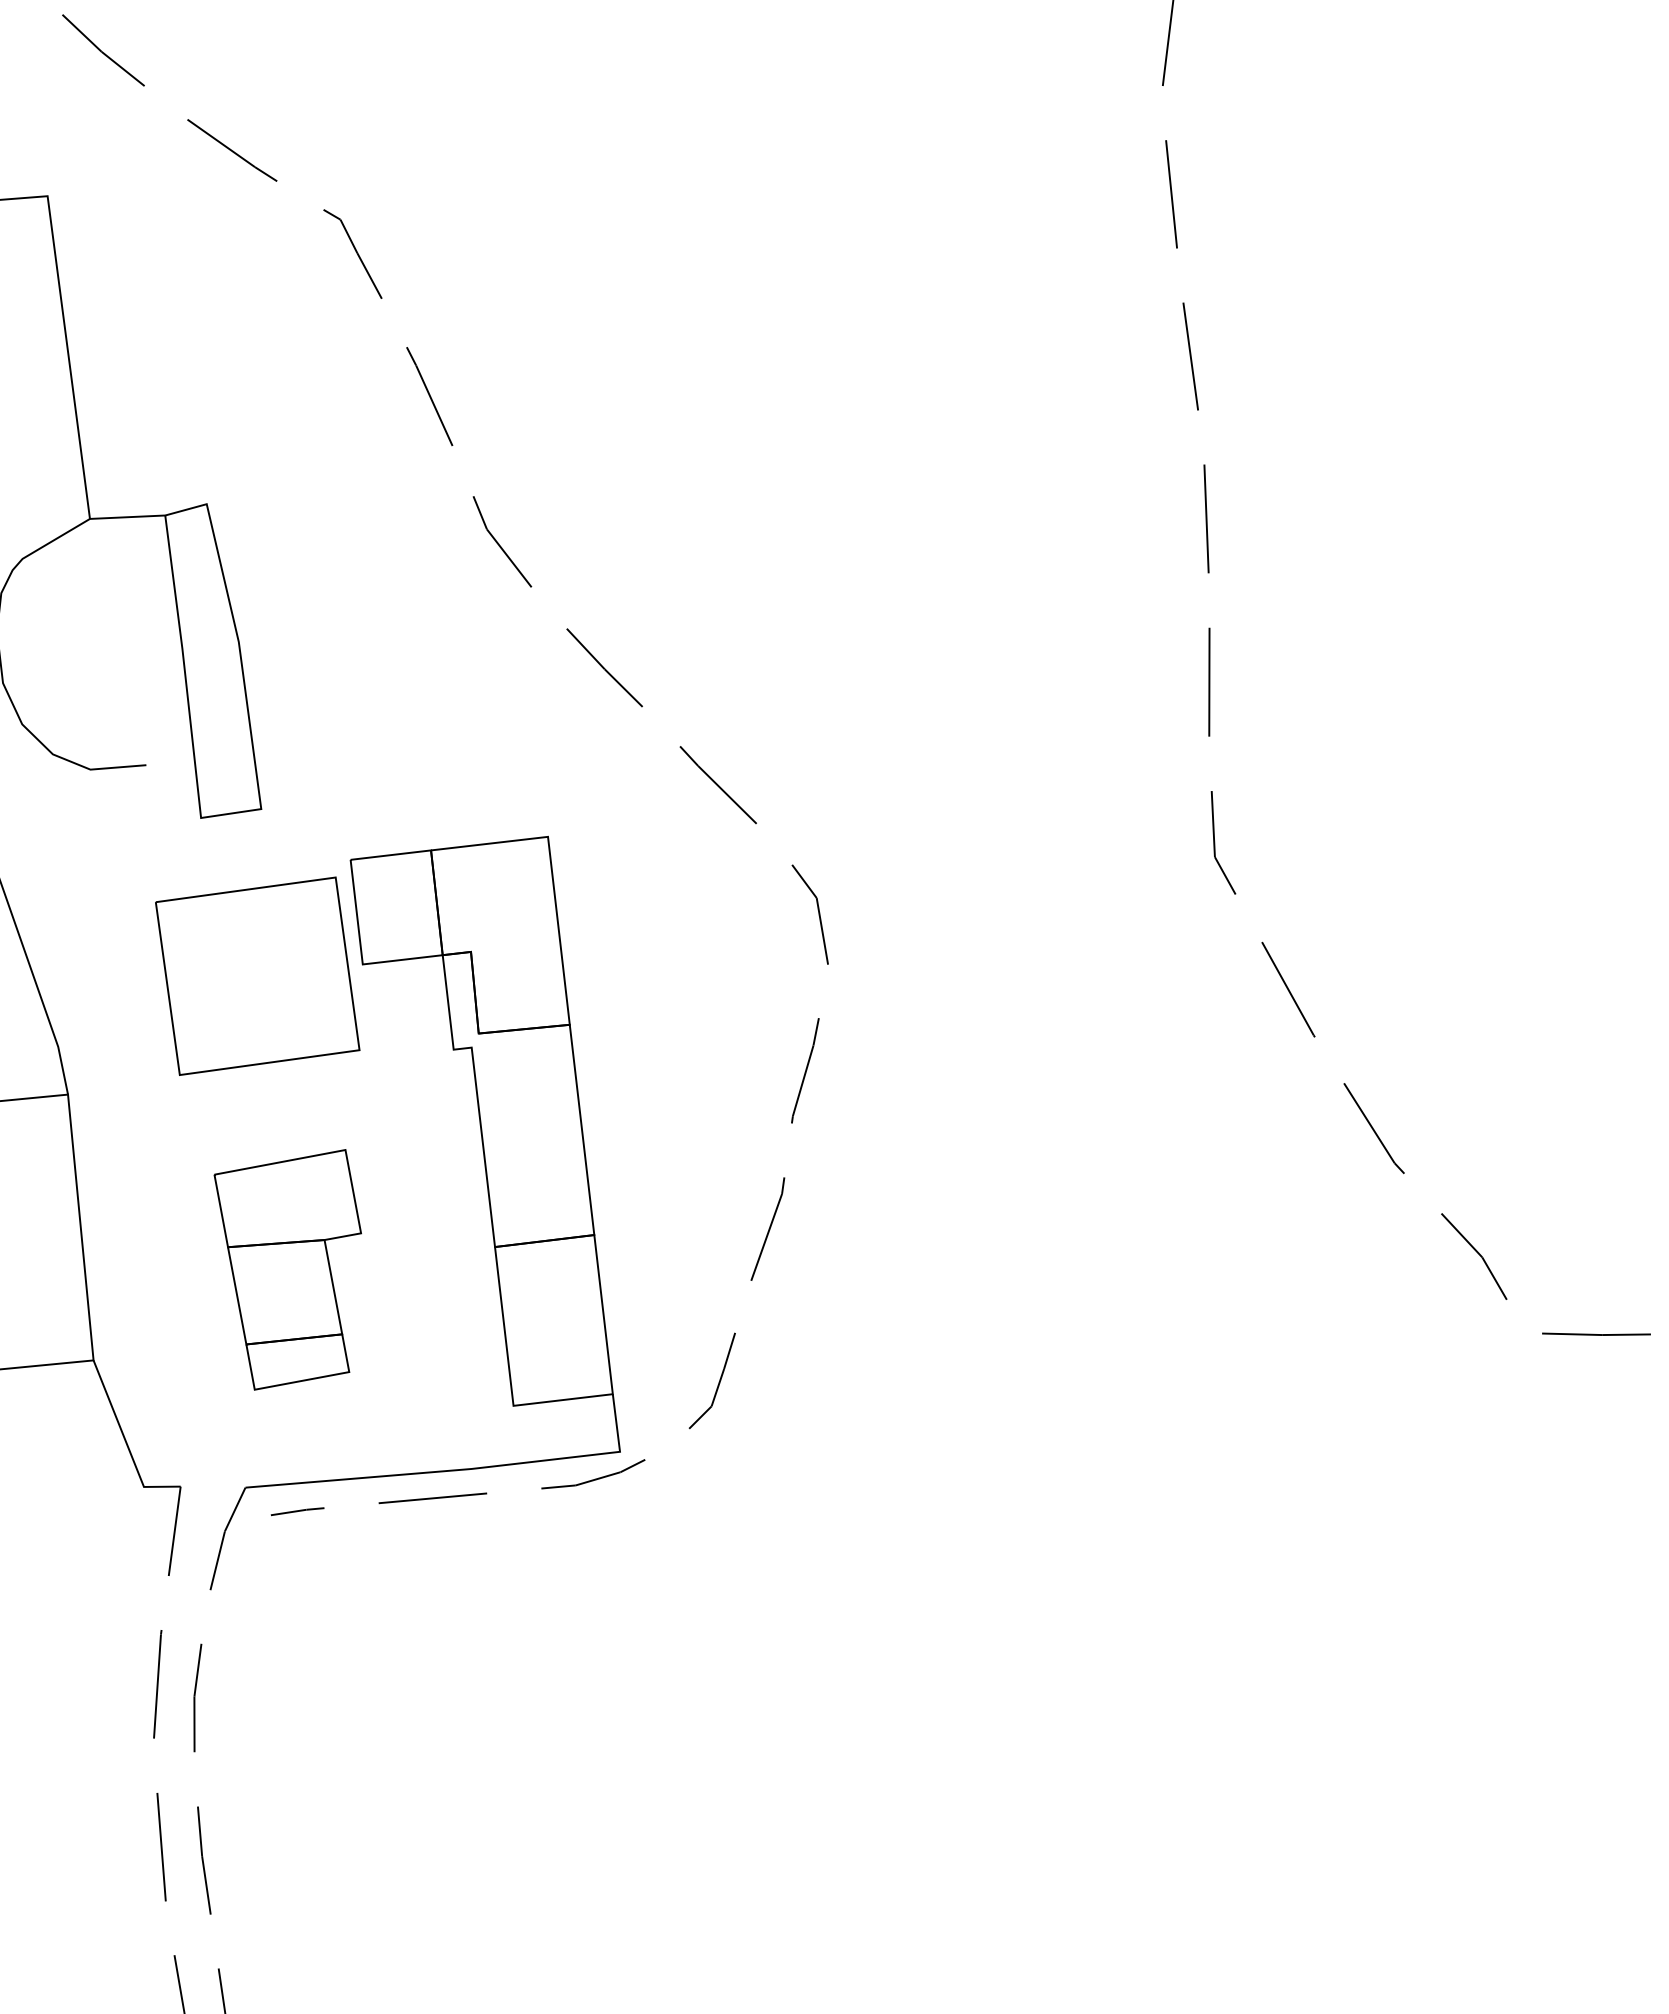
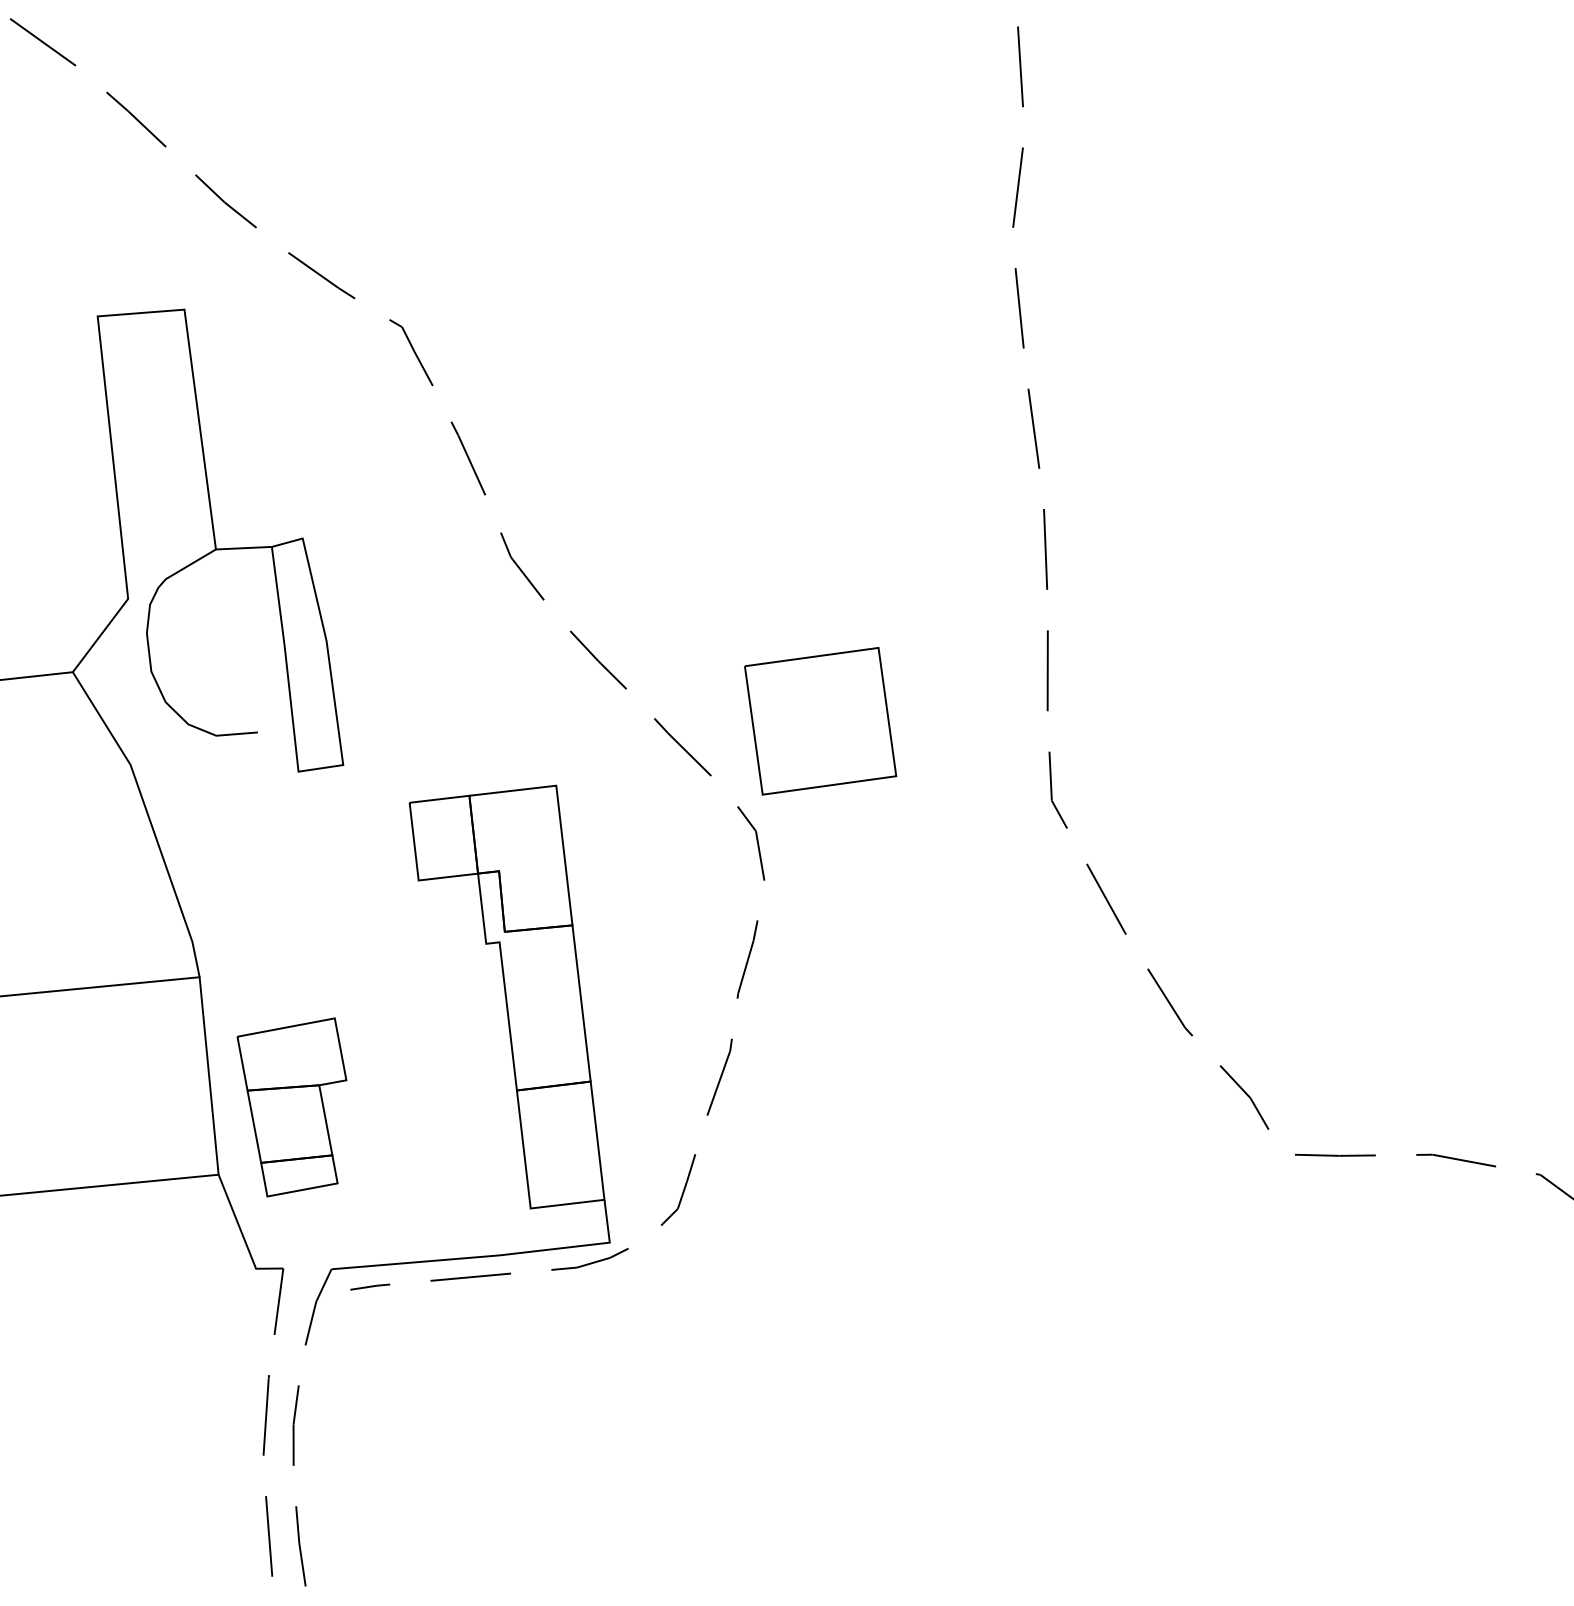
part: (257, 976) -> (820, 721), moved
part: (287, 1269) -> (291, 1107), moved

